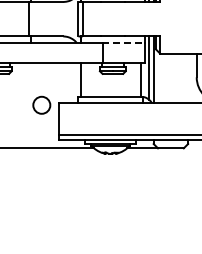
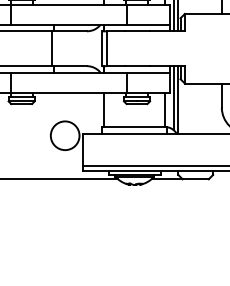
line: (124, 42) -> (148, 72), dashed -> solid
circle: (41, 105) -> (64, 135), size x1.67

